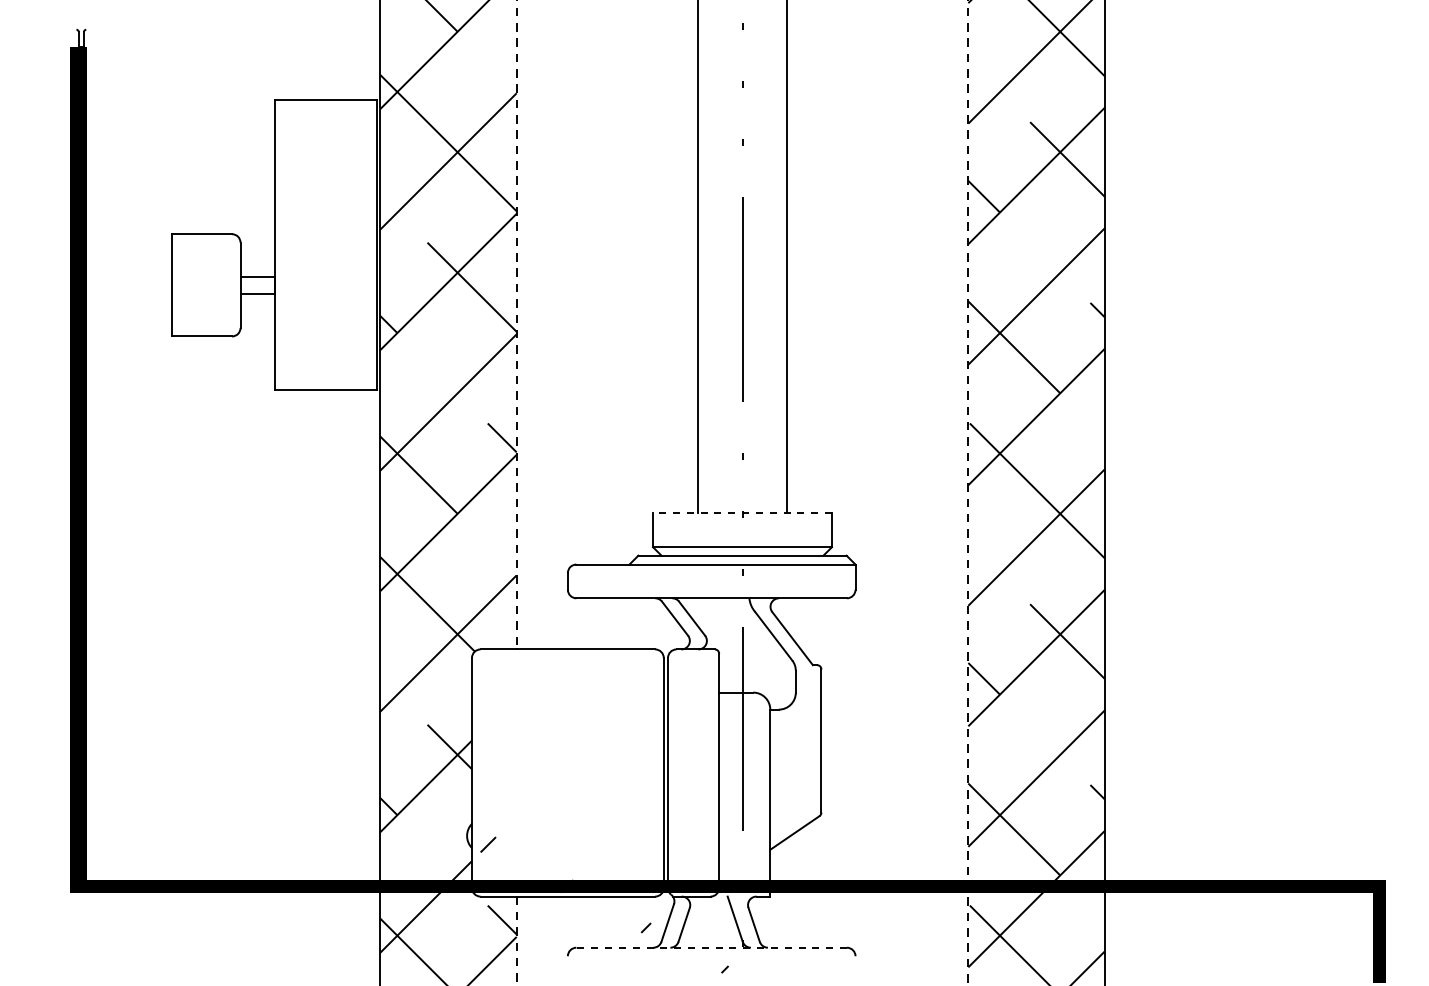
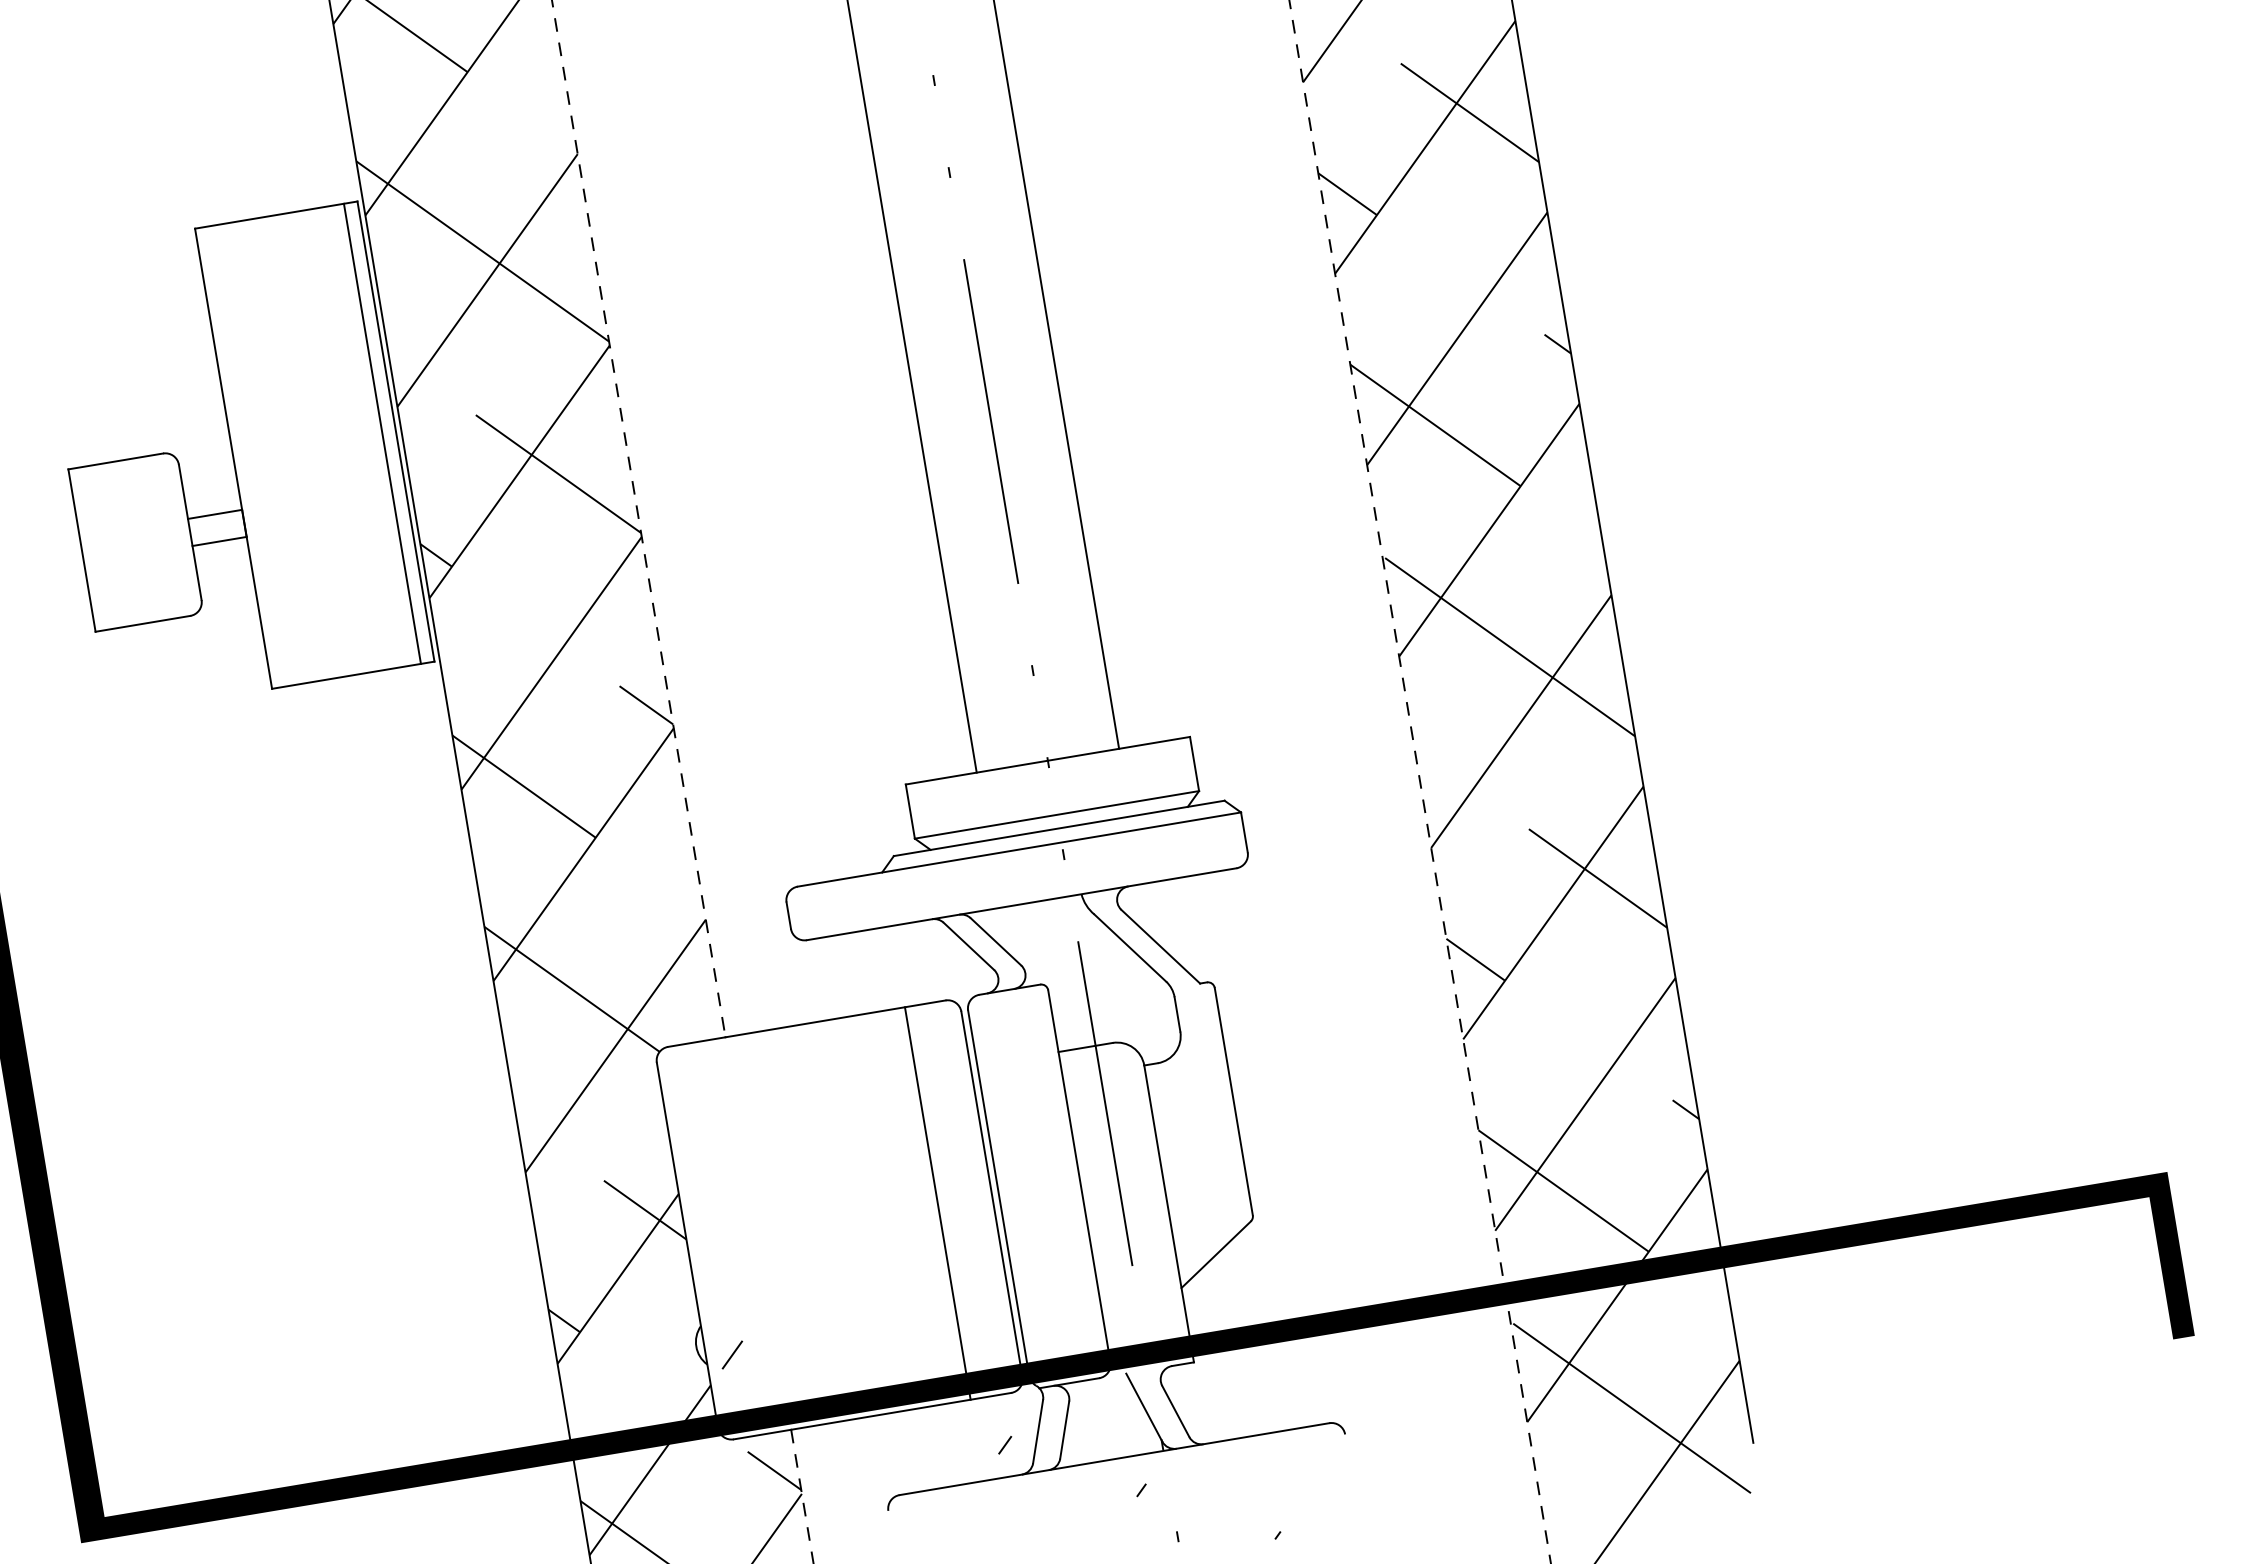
line: (368, 244) -> (382, 433), added
line: (742, 513) -> (1048, 761), dashed -> solid
line: (629, 772) -> (937, 1202), added
line: (711, 947) -> (1114, 1458), dashed -> solid

